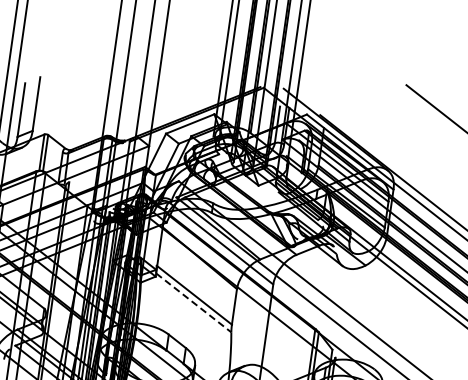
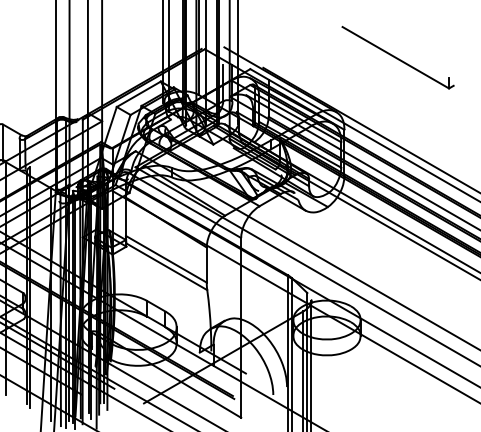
line: (193, 302) -> (166, 266), dashed -> solid

